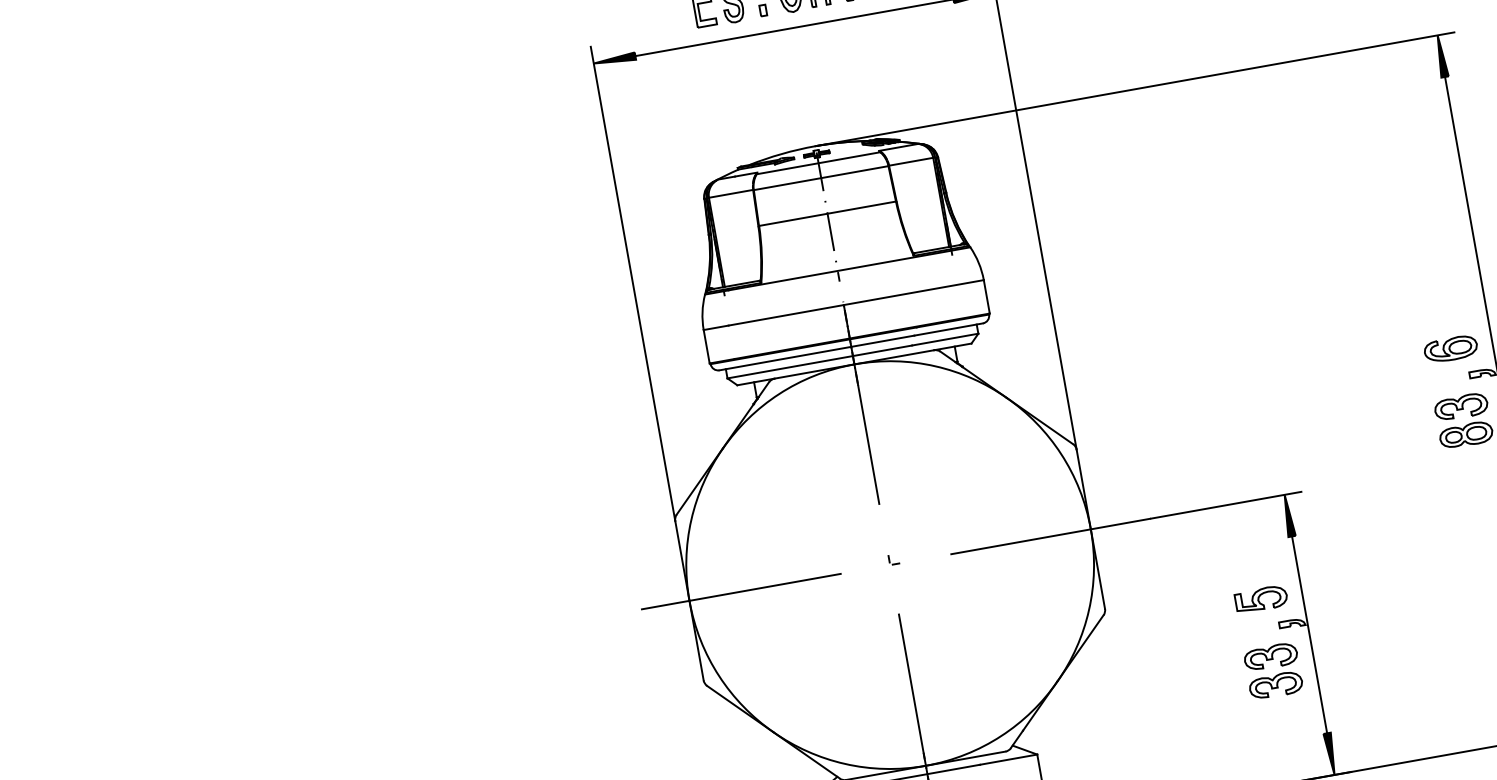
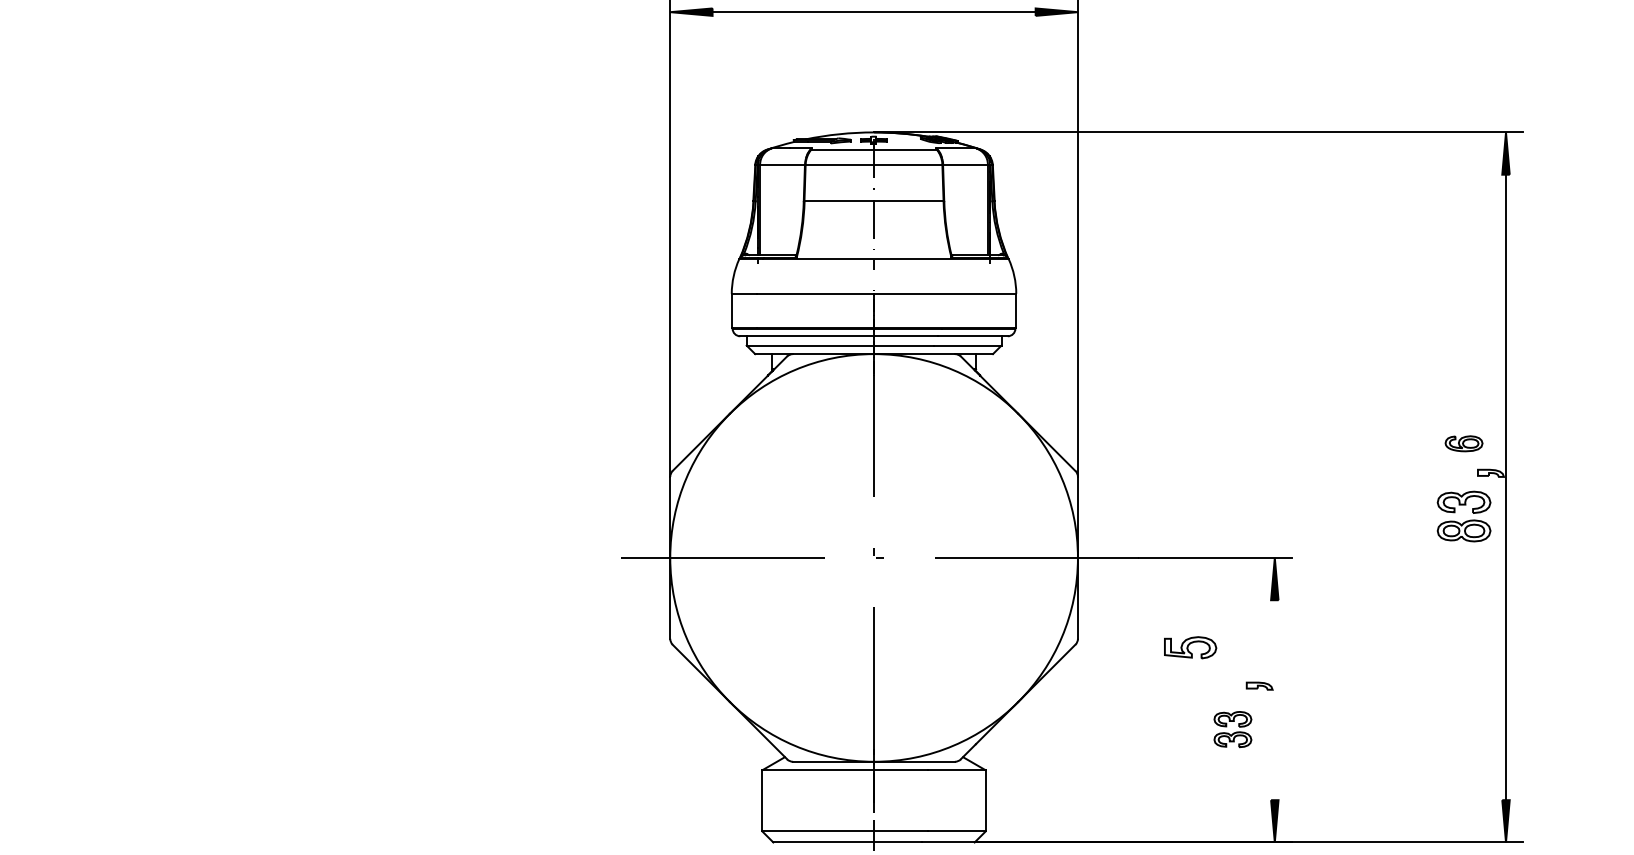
part: (1450, 349) -> (1463, 443), size x0.7
part: (1261, 599) -> (1190, 647), moved
line: (1309, 635) -> (1274, 700), removed
part: (1273, 671) -> (1232, 729), size x0.7

